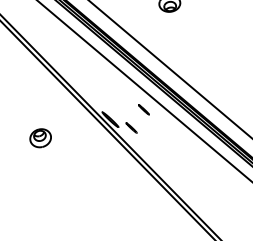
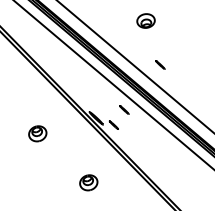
part: (187, 55) -> (160, 64), added
part: (101, 196) -> (88, 182), added

